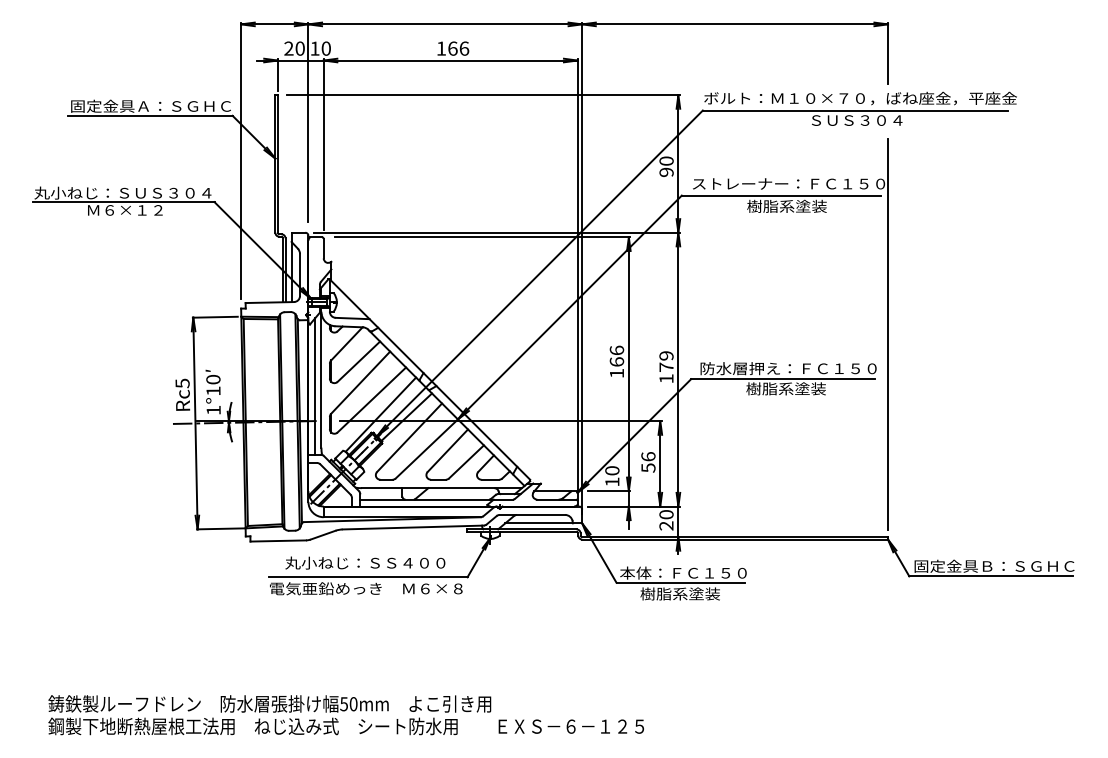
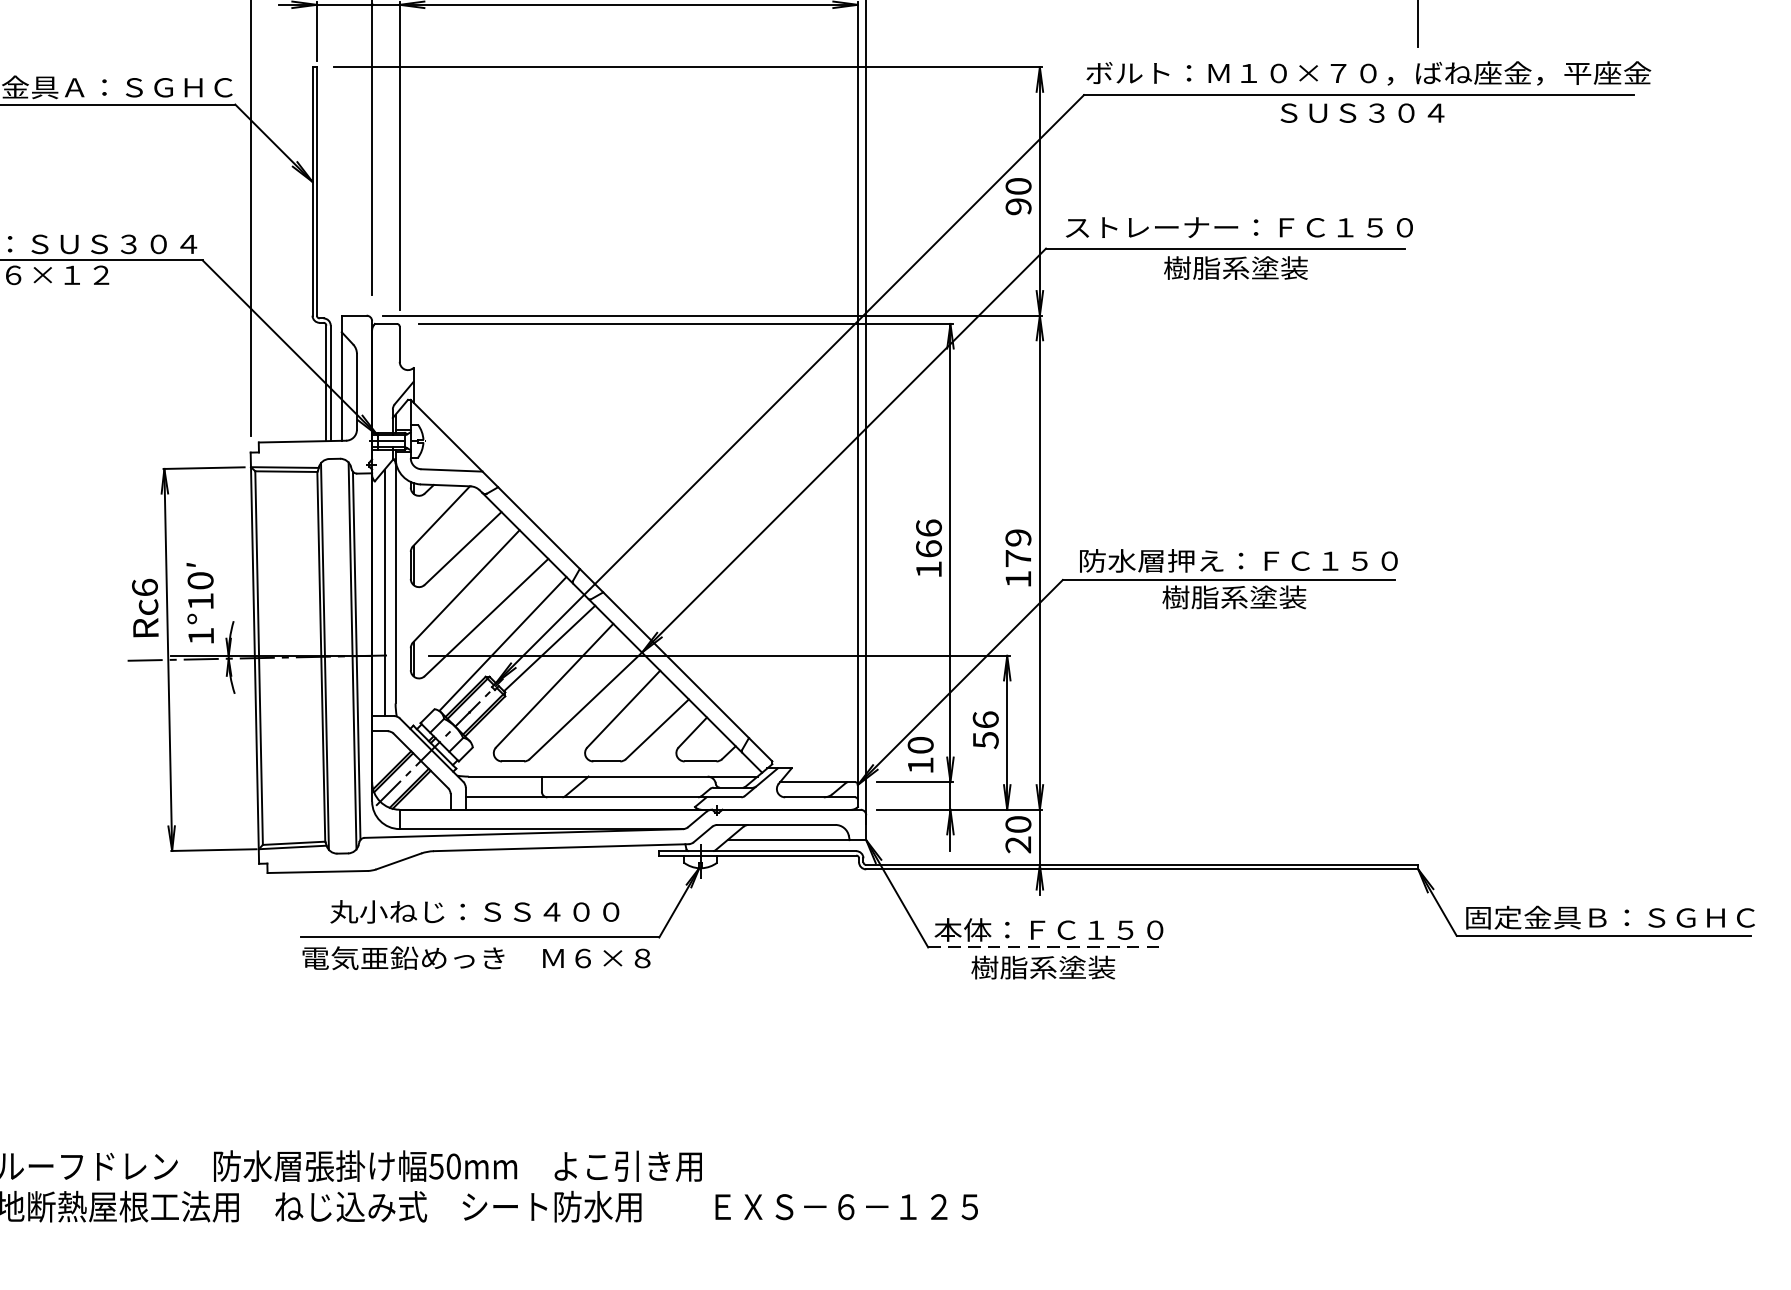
line: (888, 334) -> (1419, 499), removed
text: (182, 383) -> (144, 587), Rc5 -> Rc6
line: (680, 582) -> (1043, 946), solid -> dashed

